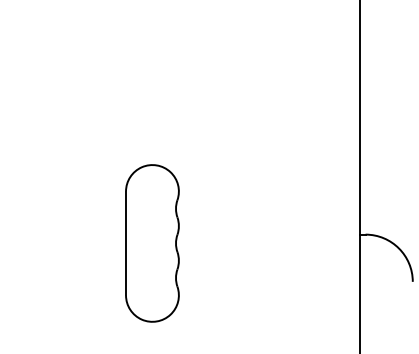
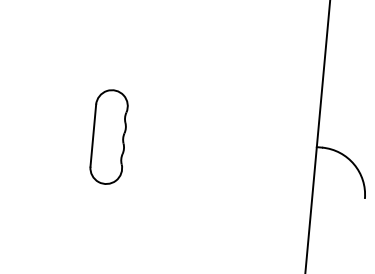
part: (152, 243) -> (109, 137), size x0.6

